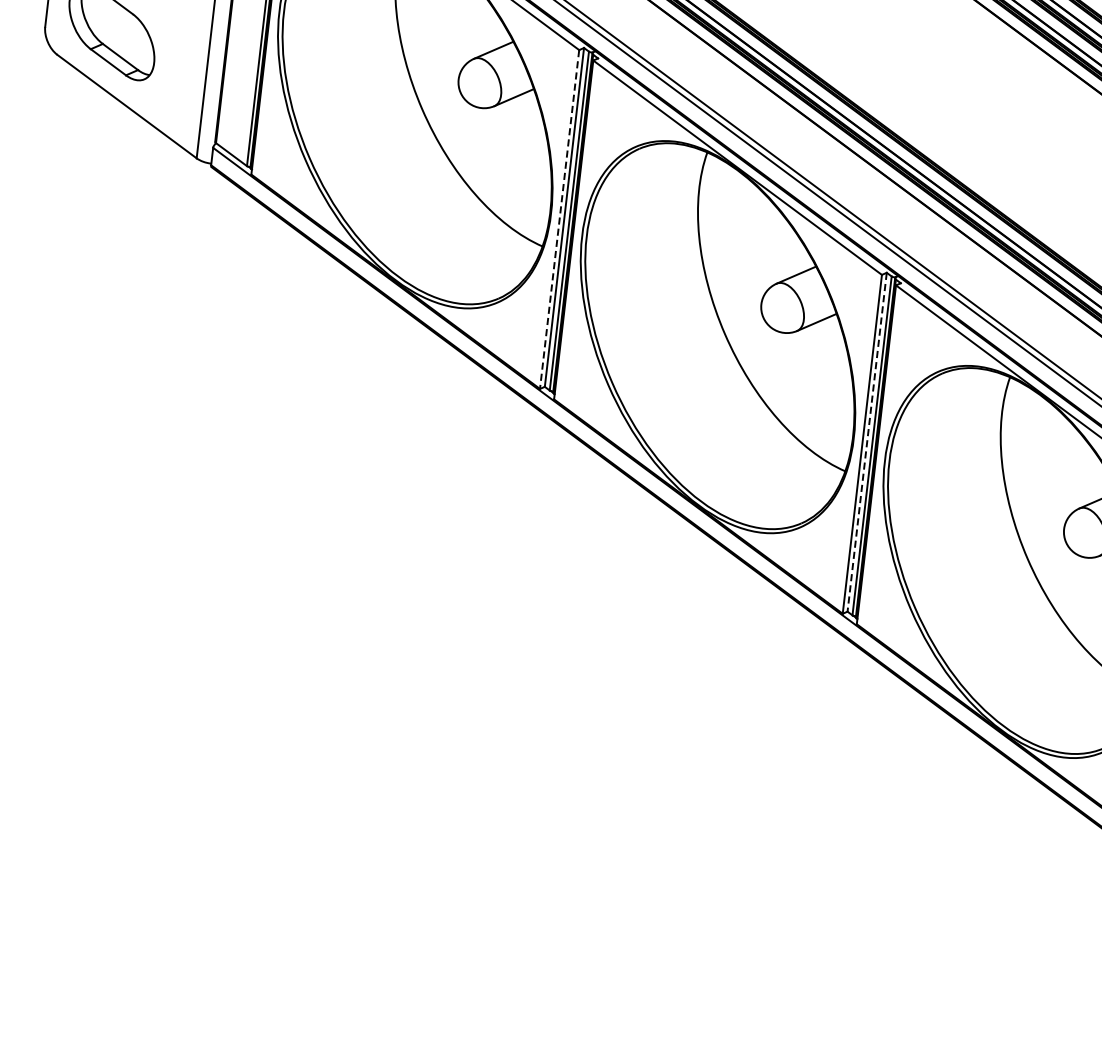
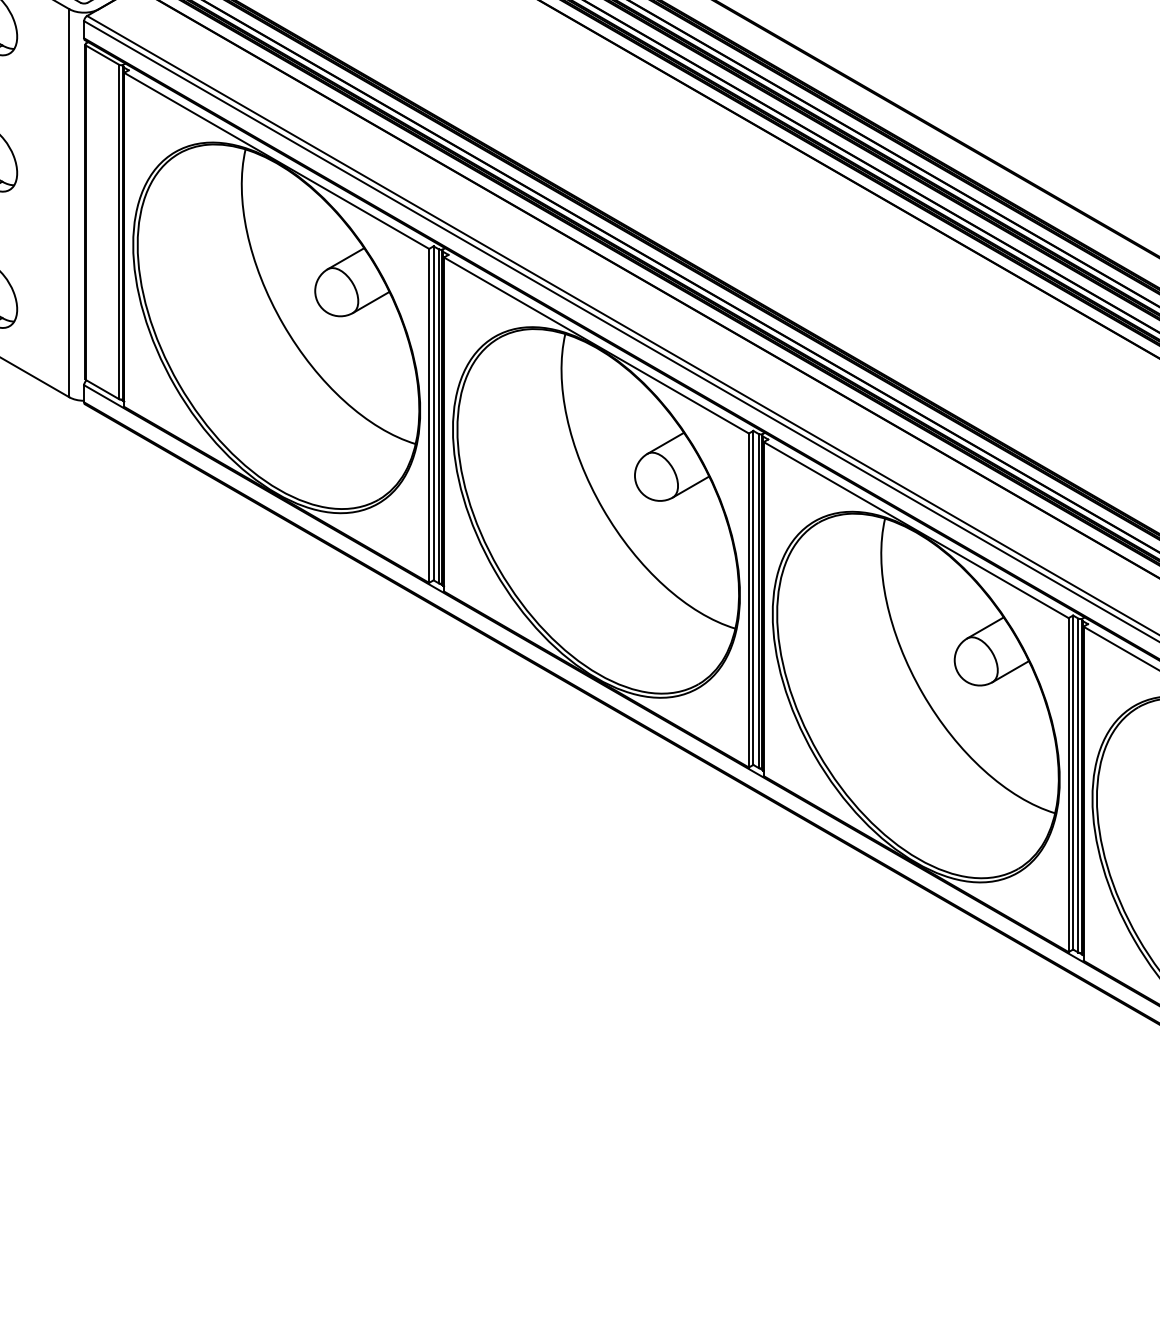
line: (560, 219) -> (429, 415), dashed -> solid
line: (867, 442) -> (753, 598), dashed -> solid

